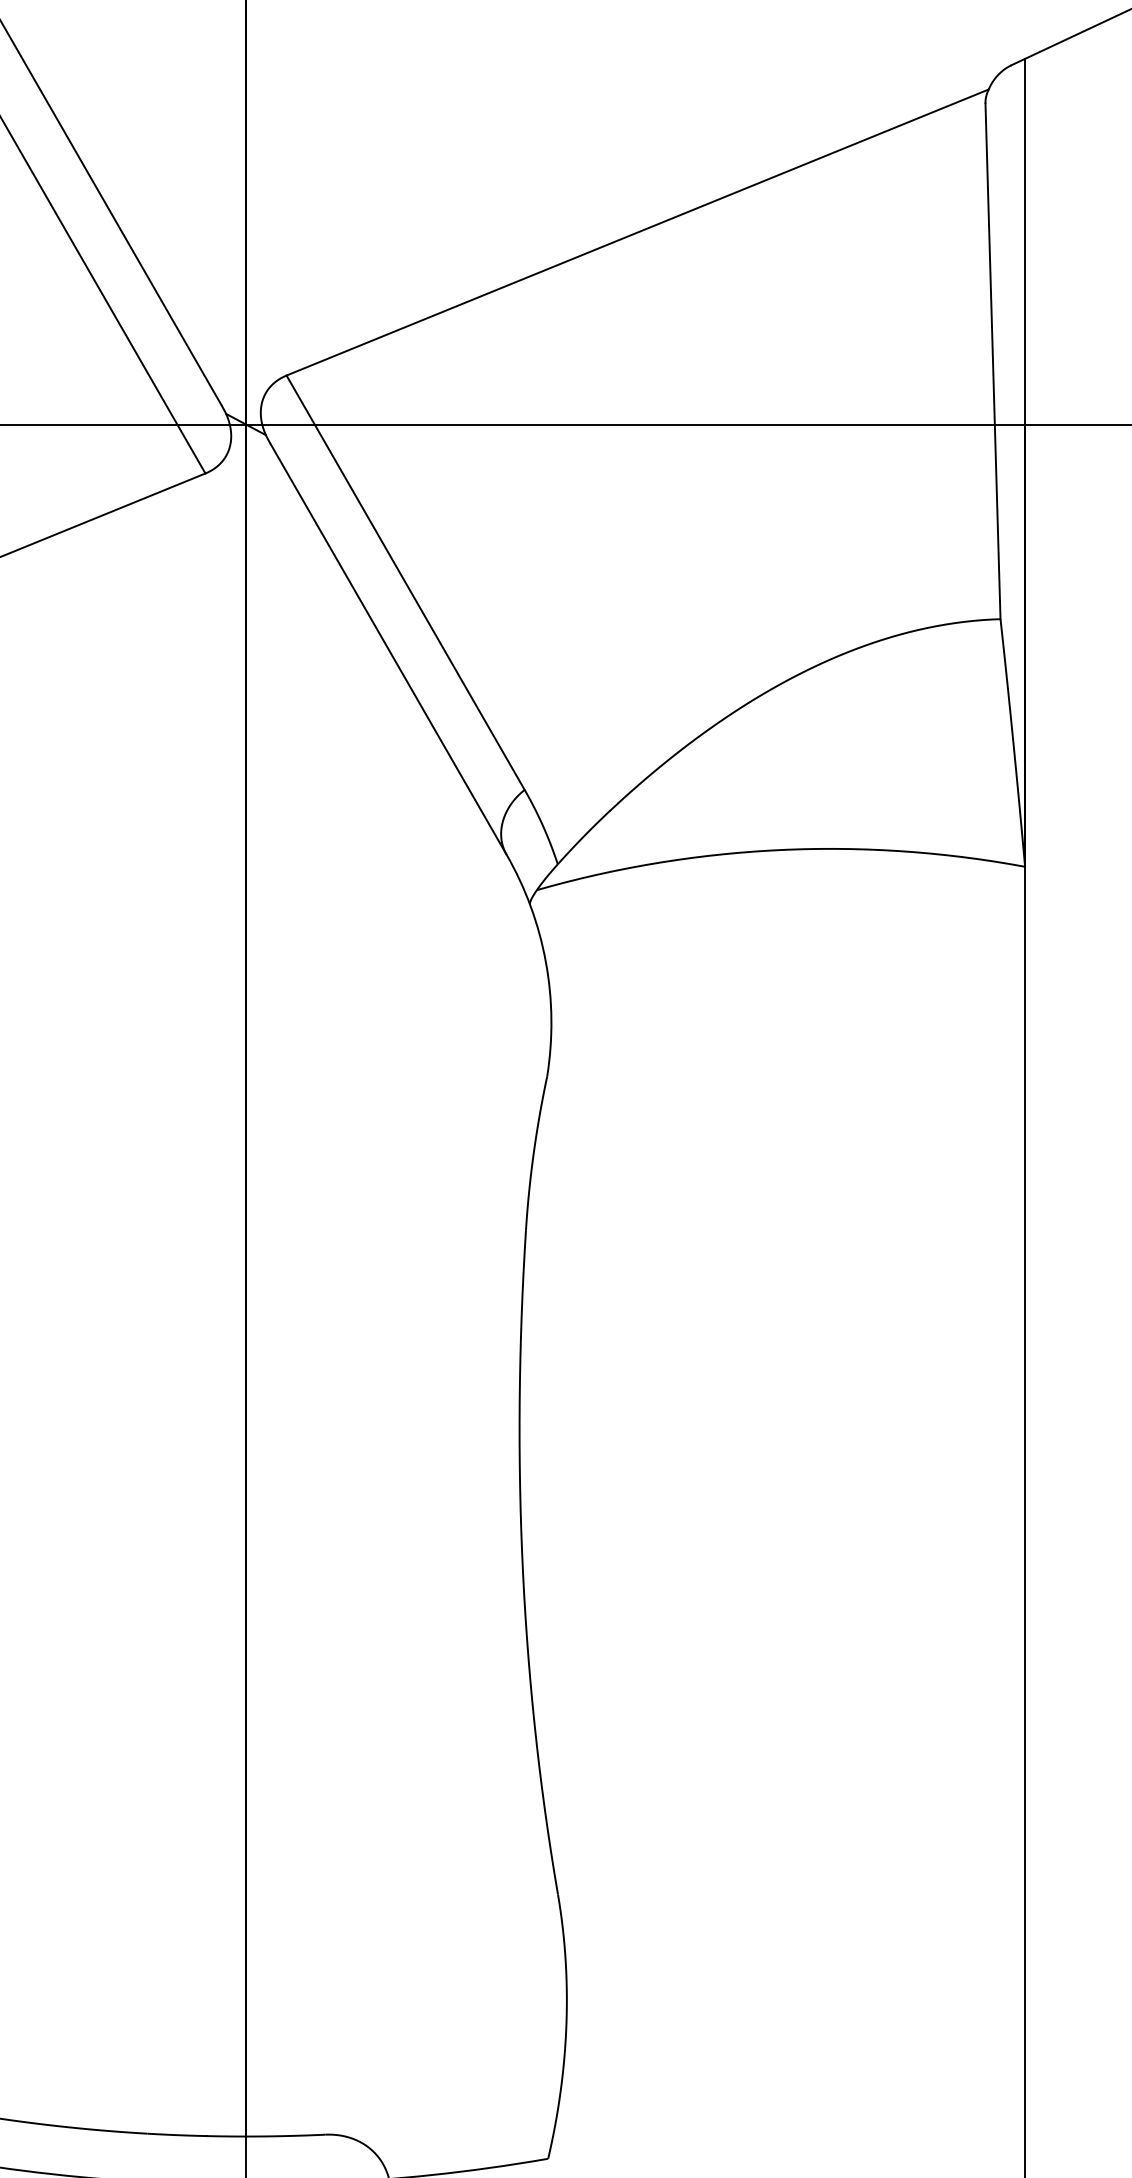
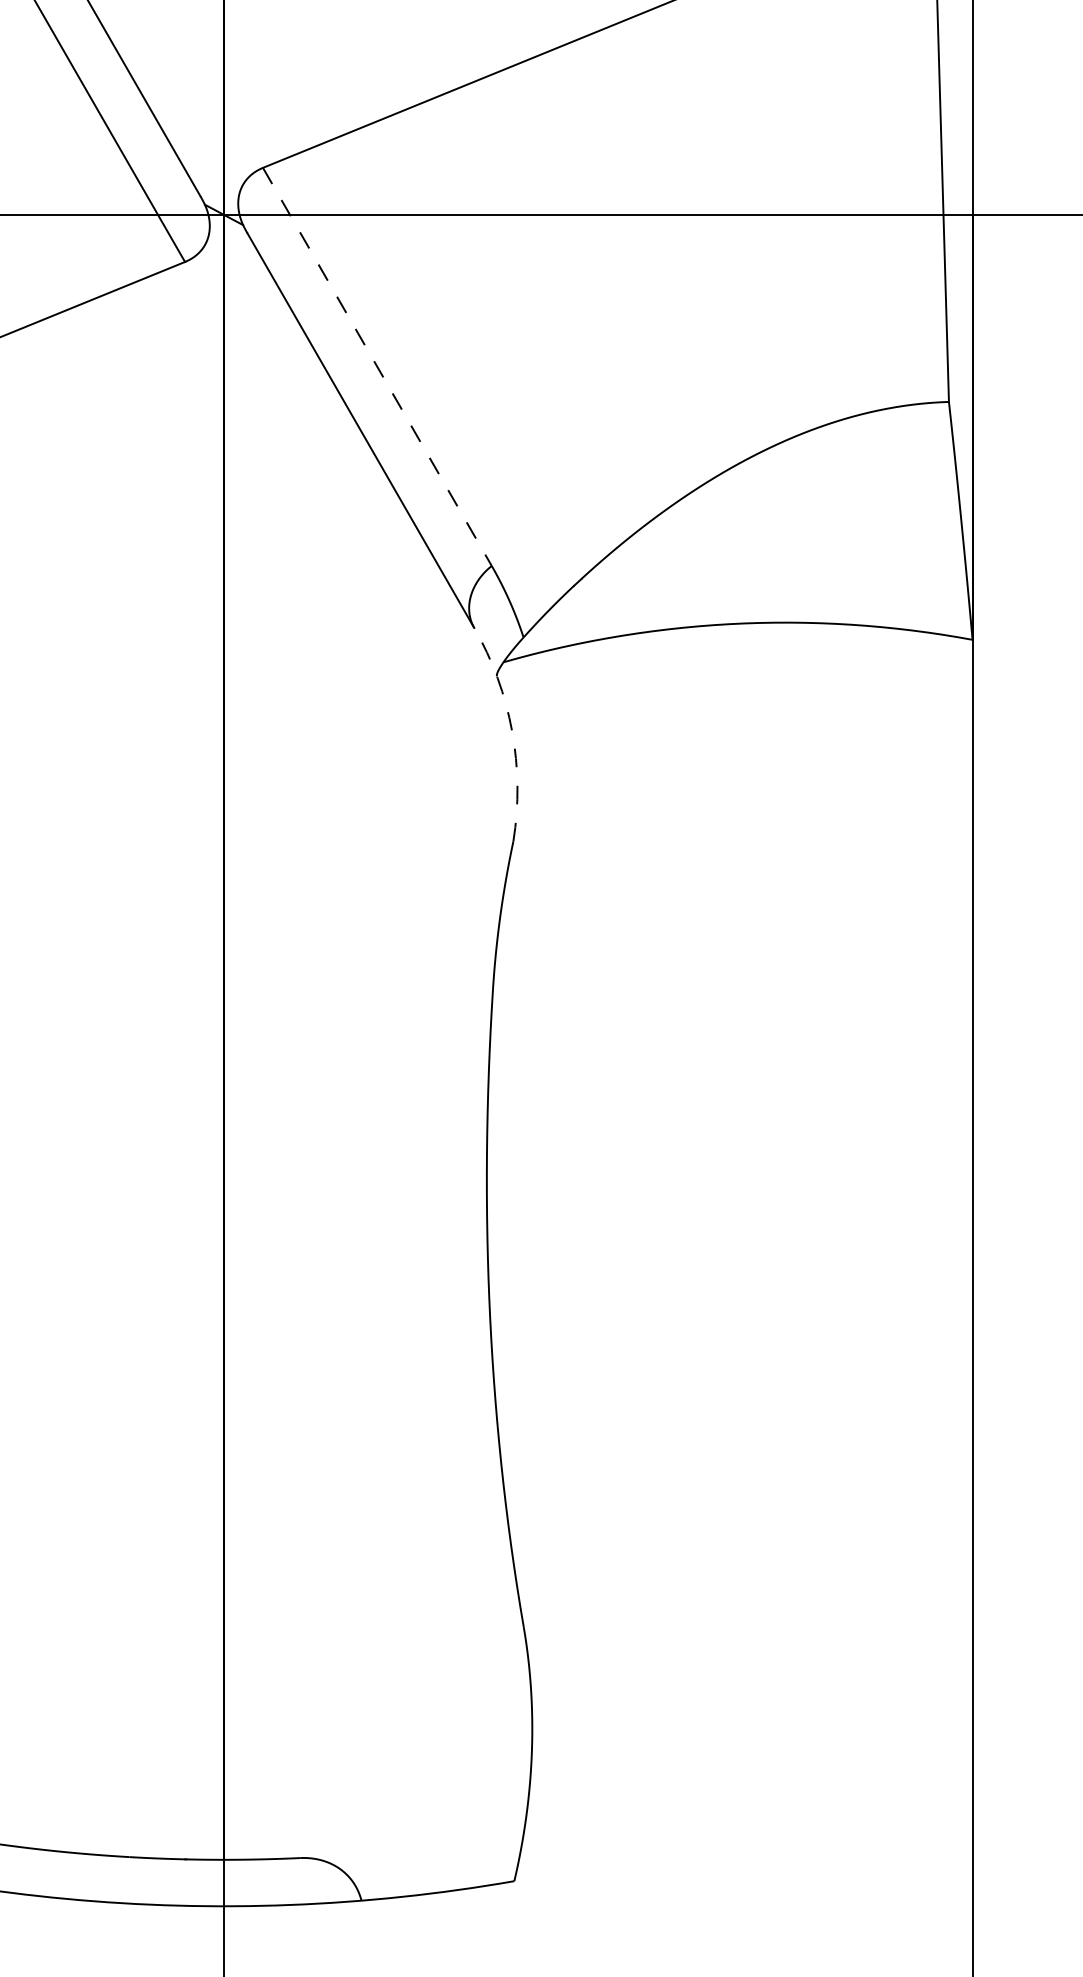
line: (405, 582) -> (377, 366), solid -> dashed
arc: (545, 961) -> (511, 730), solid -> dashed

